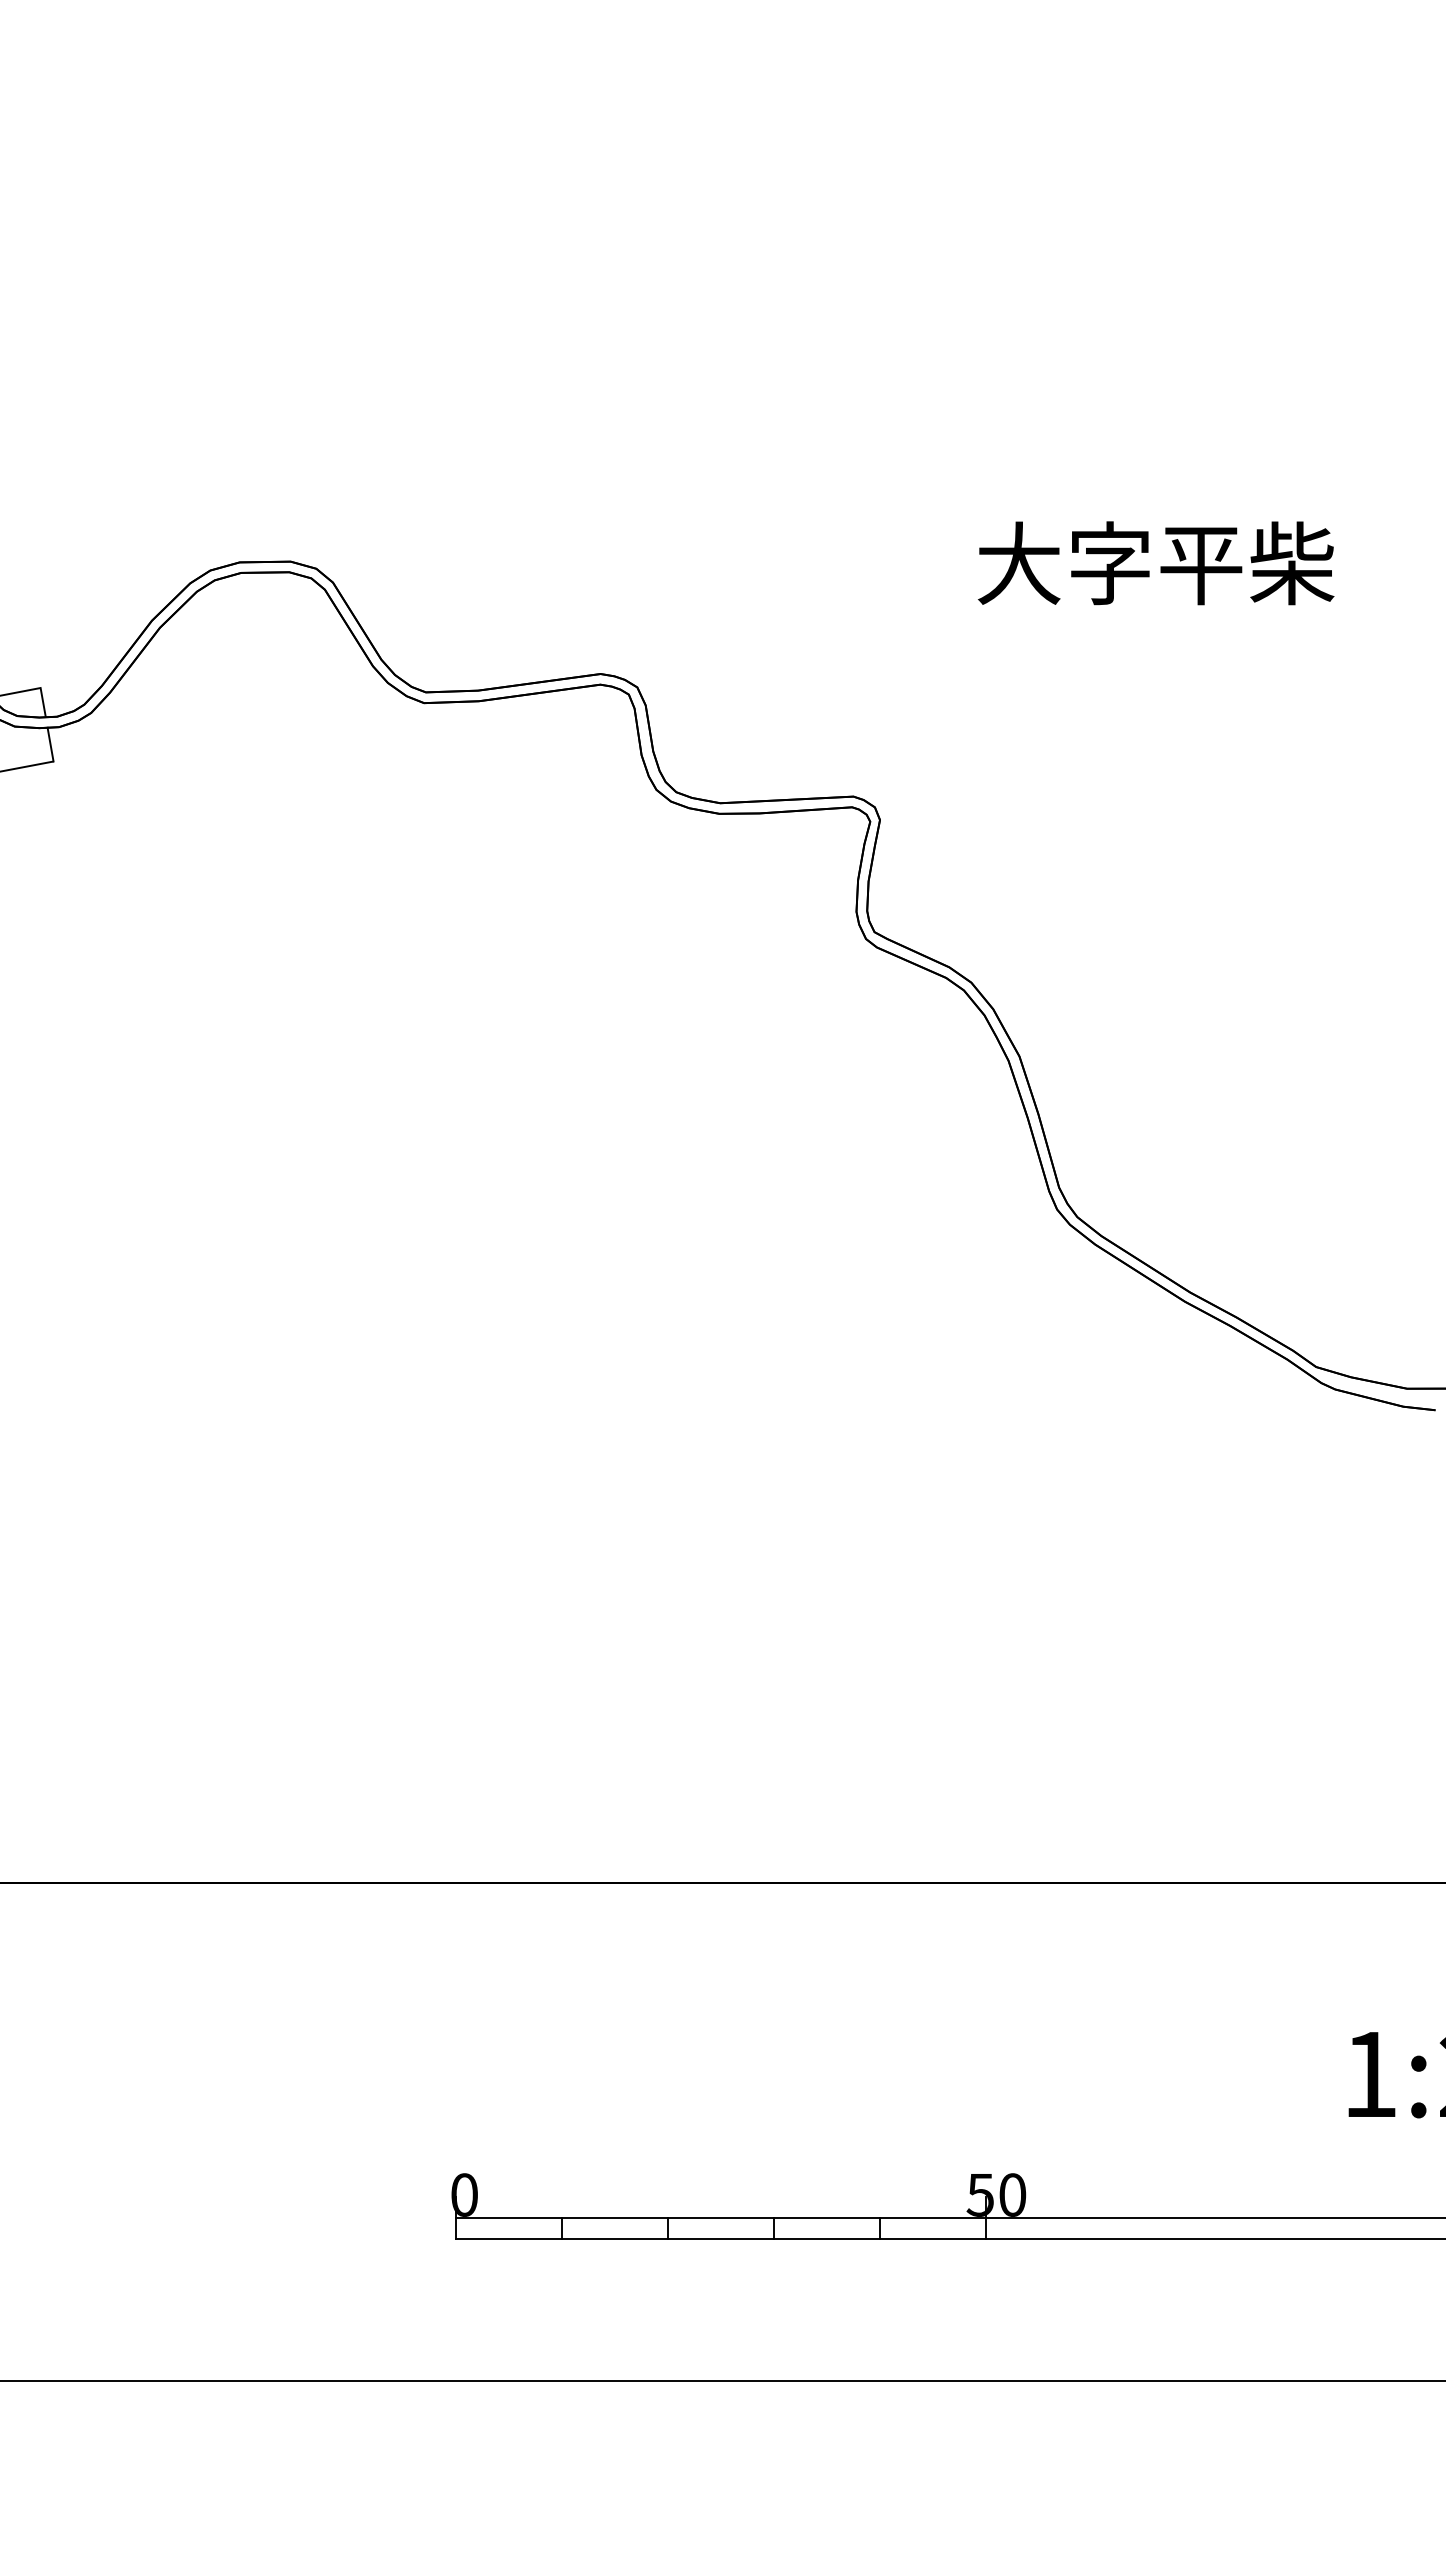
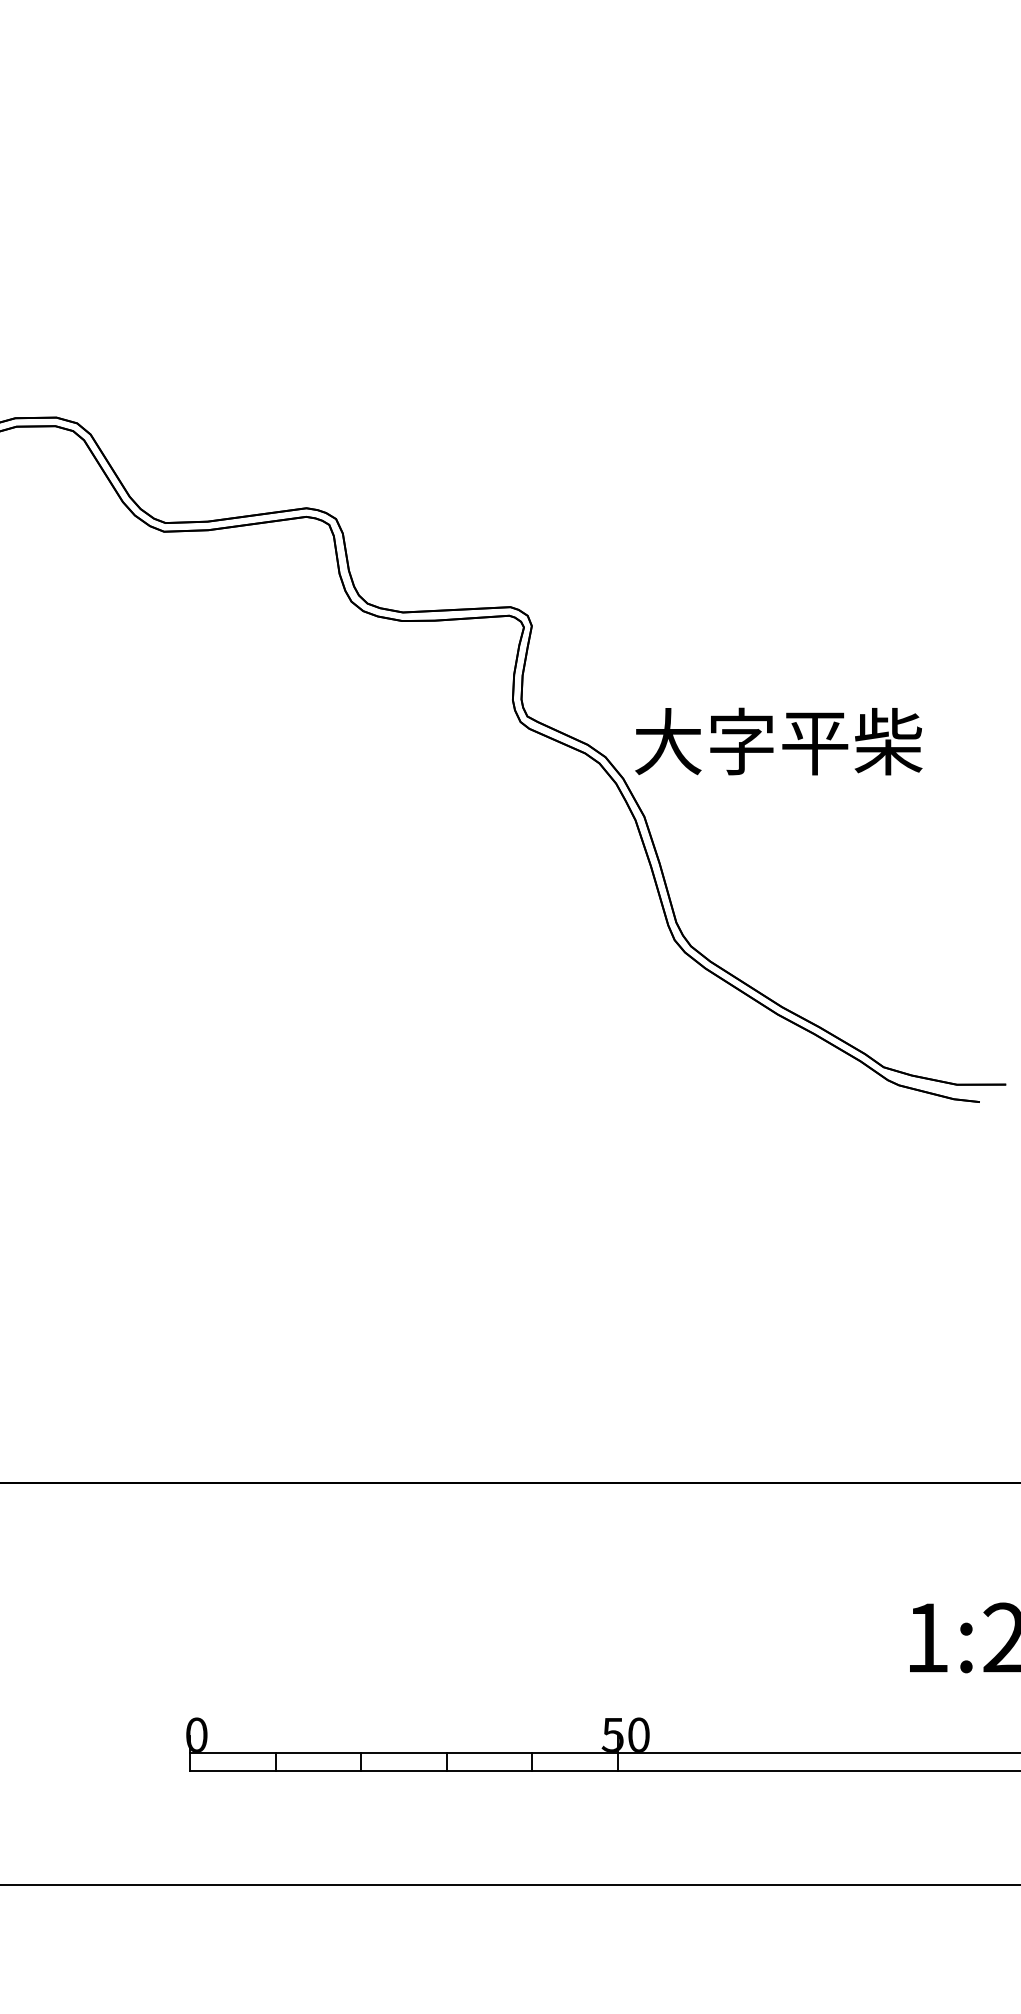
text: (1156, 563) -> (779, 741), moved

